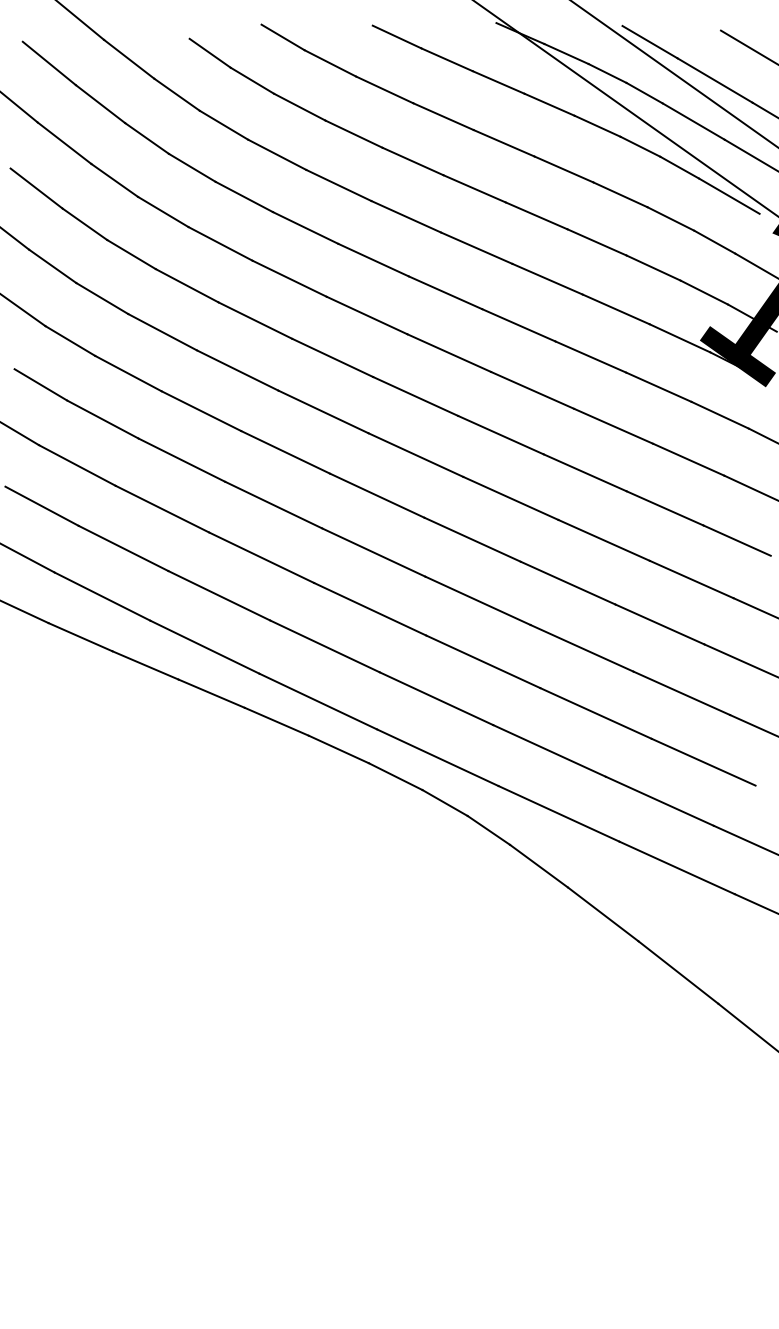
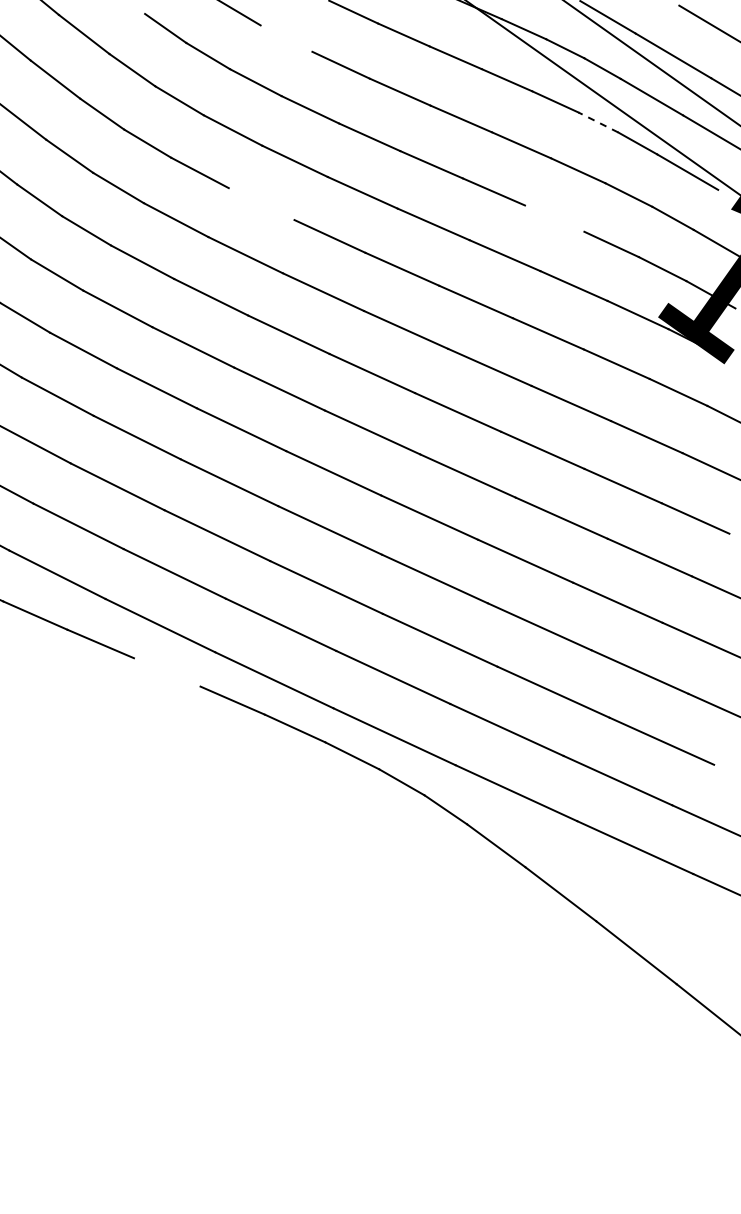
line: (330, 63) -> (286, 38), removed
line: (640, 146) -> (598, 122), solid -> dashed
line: (305, 227) -> (261, 203), removed
line: (596, 242) -> (554, 218), removed
line: (211, 693) -> (167, 672), removed

